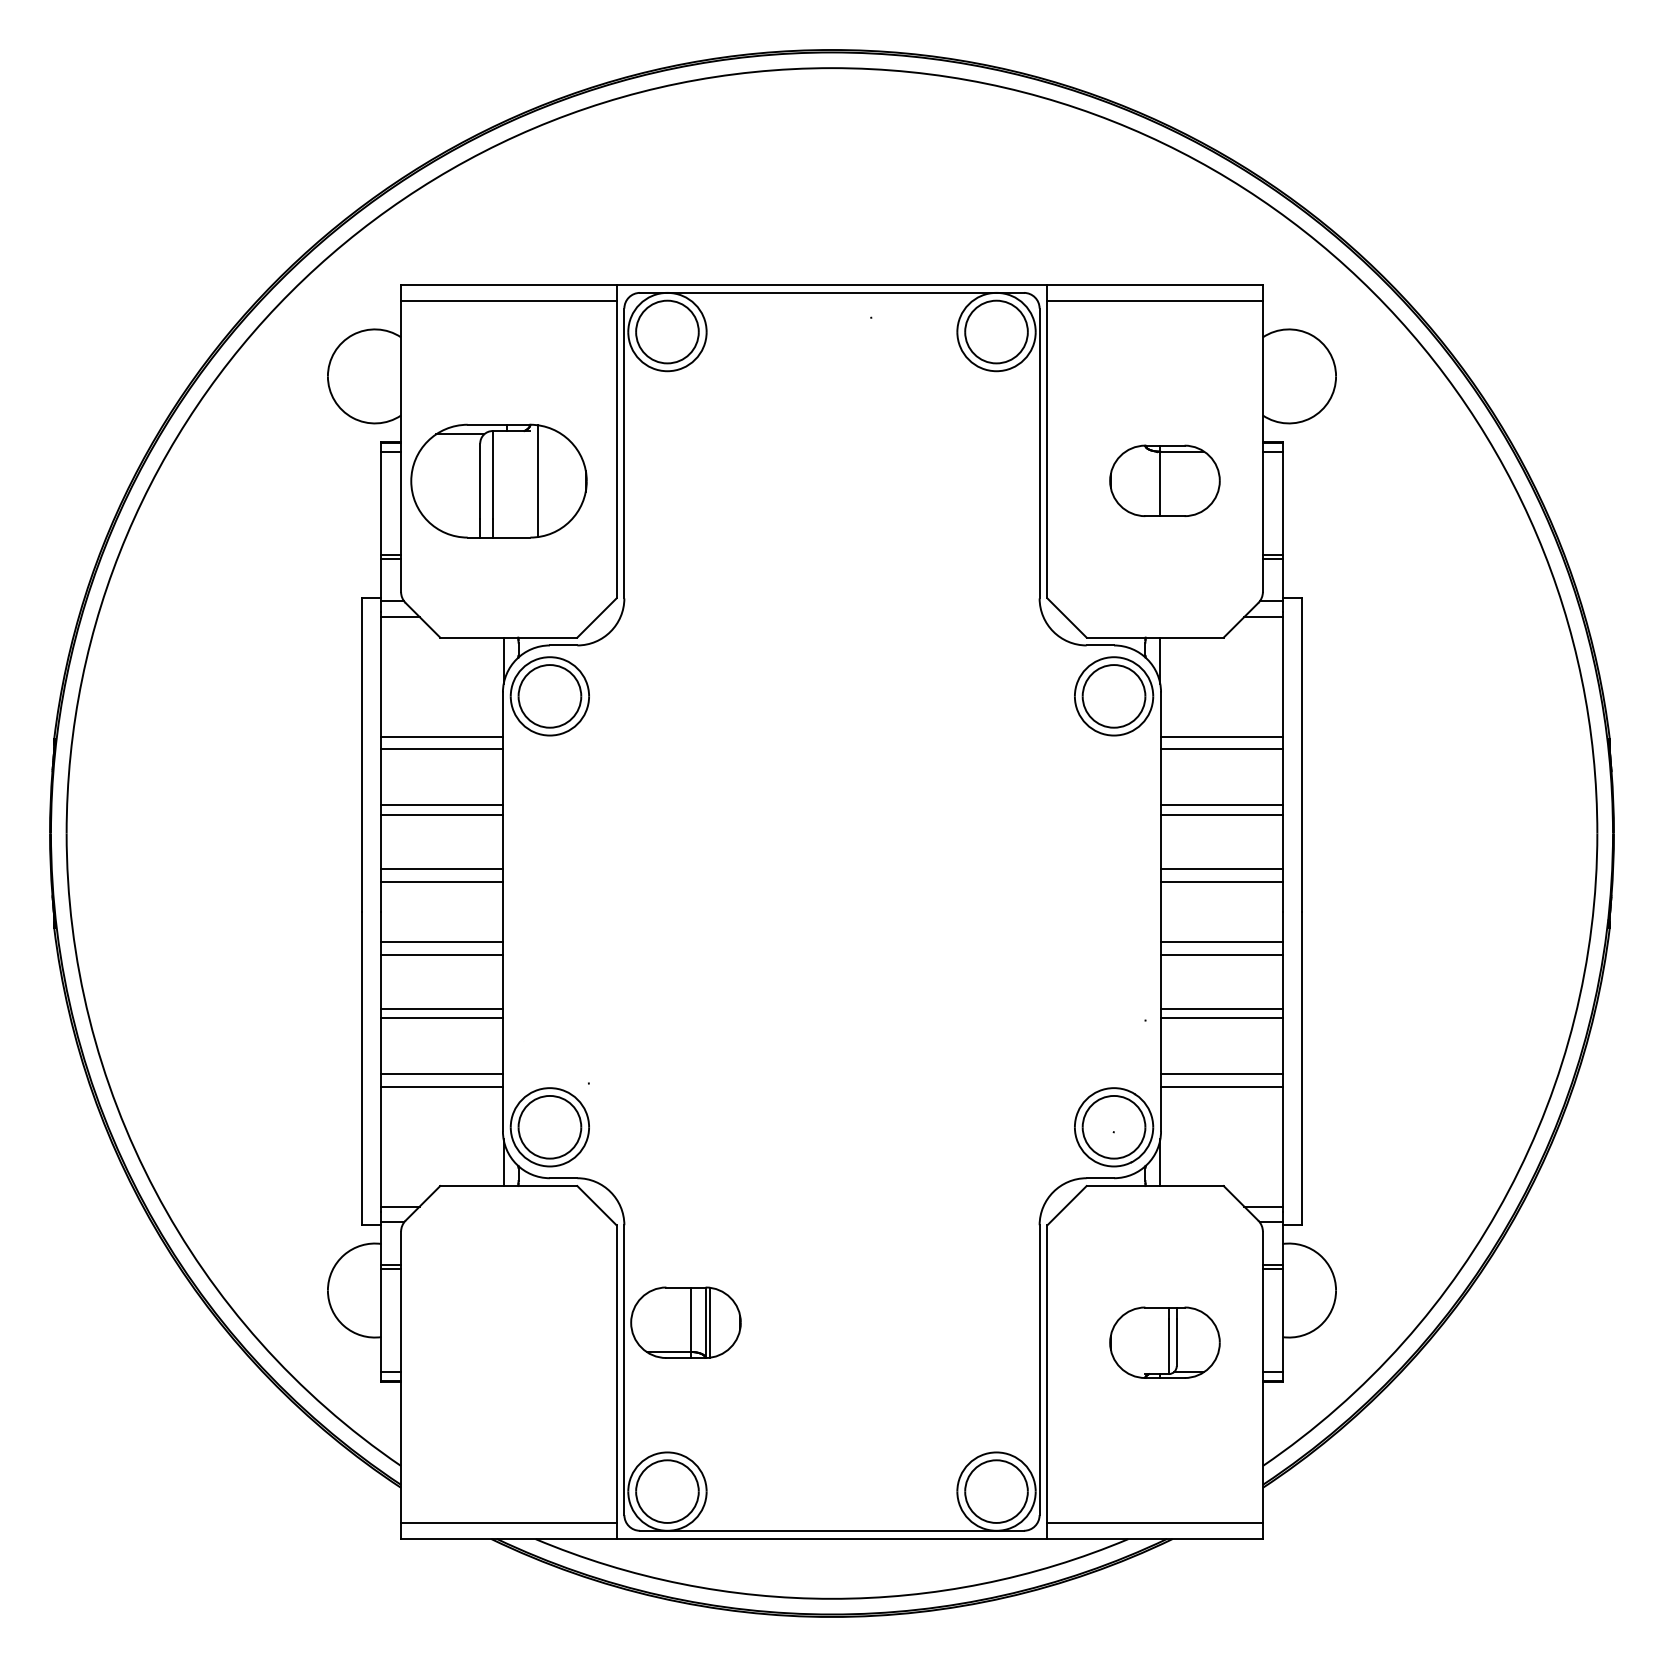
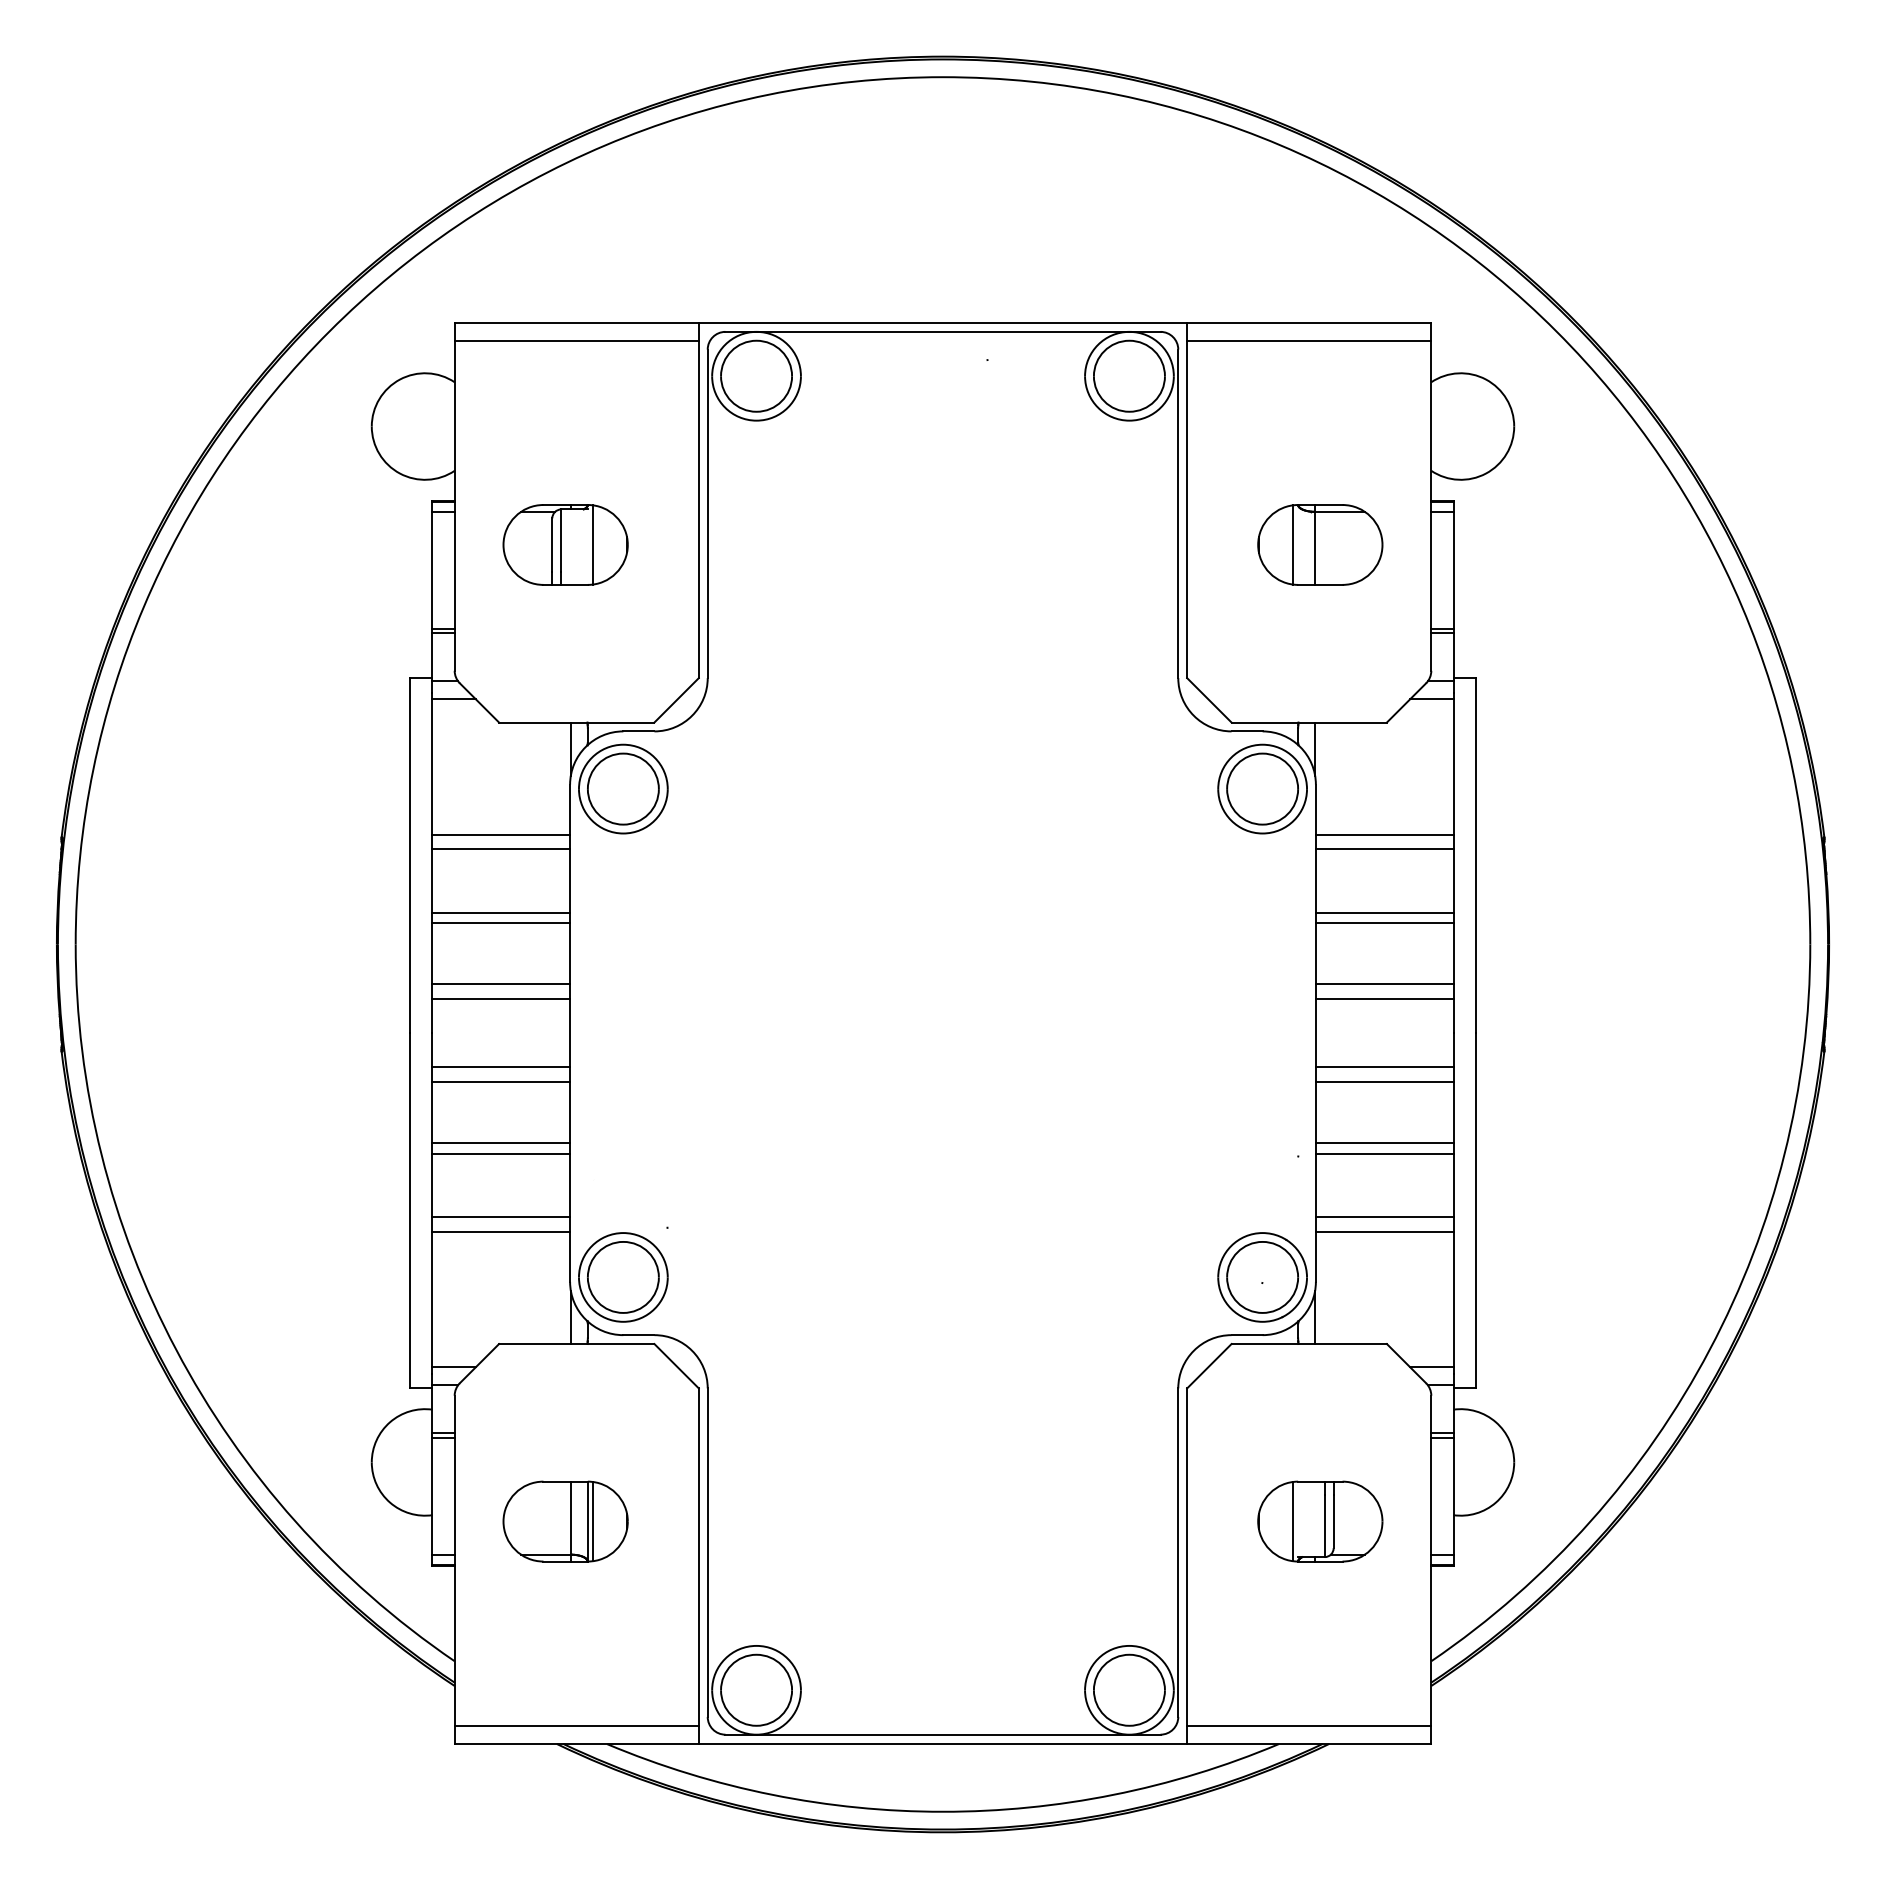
part: (498, 480) -> (565, 544), size x0.62
line: (1140, 480) -> (1292, 544), added
part: (685, 1322) -> (565, 1521), moved
line: (1140, 1342) -> (1292, 1521), added

